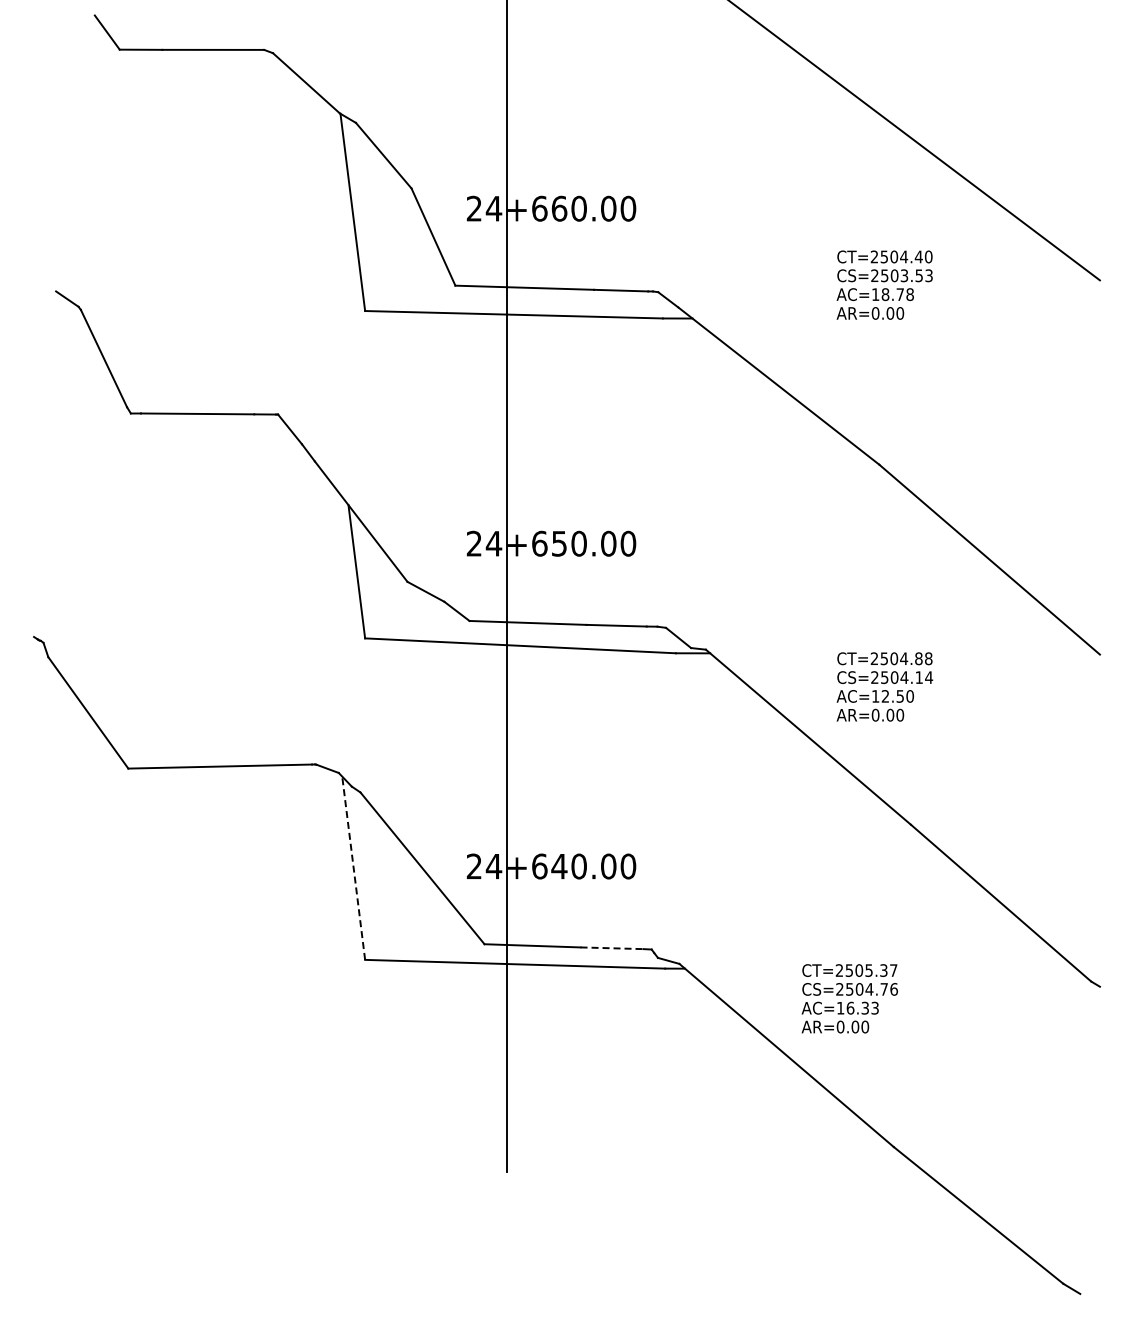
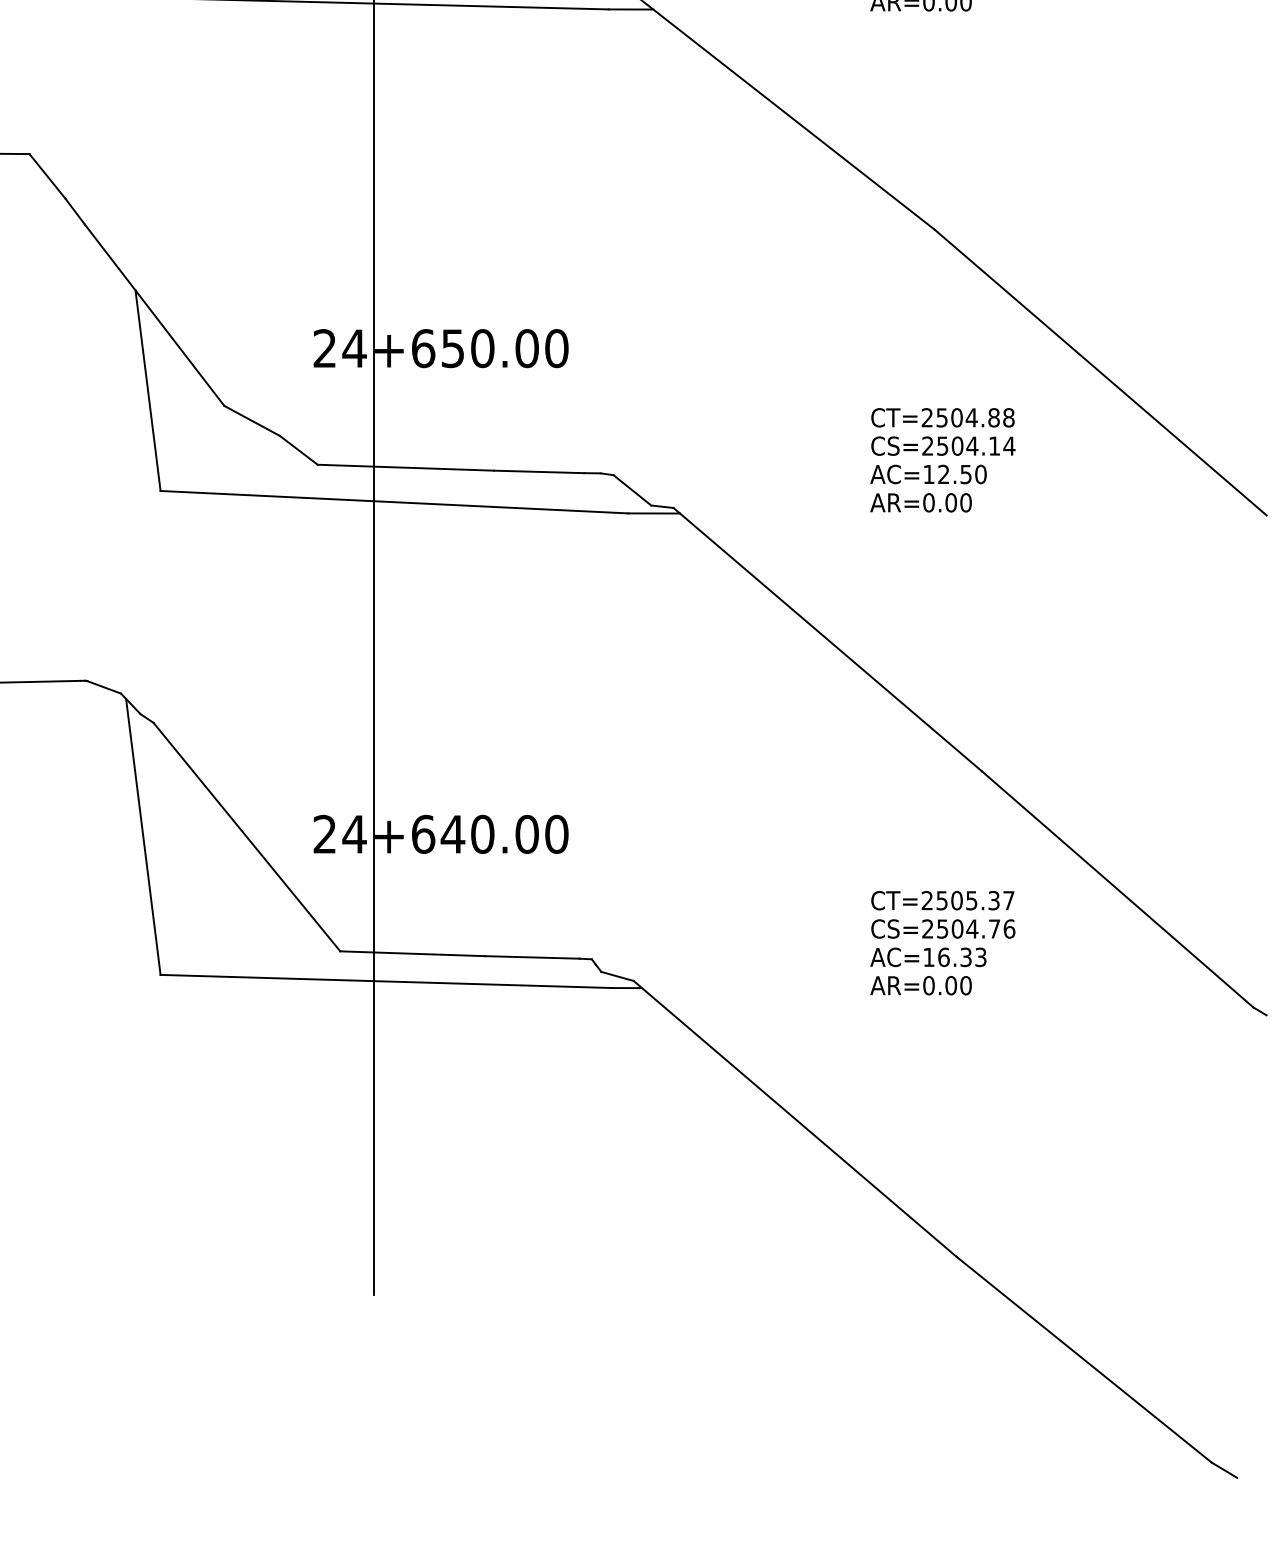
text: (884, 686) -> (942, 459), moved
line: (353, 867) -> (143, 835), dashed -> solid
line: (612, 948) -> (532, 957), dashed -> solid
text: (849, 998) -> (942, 942), moved

